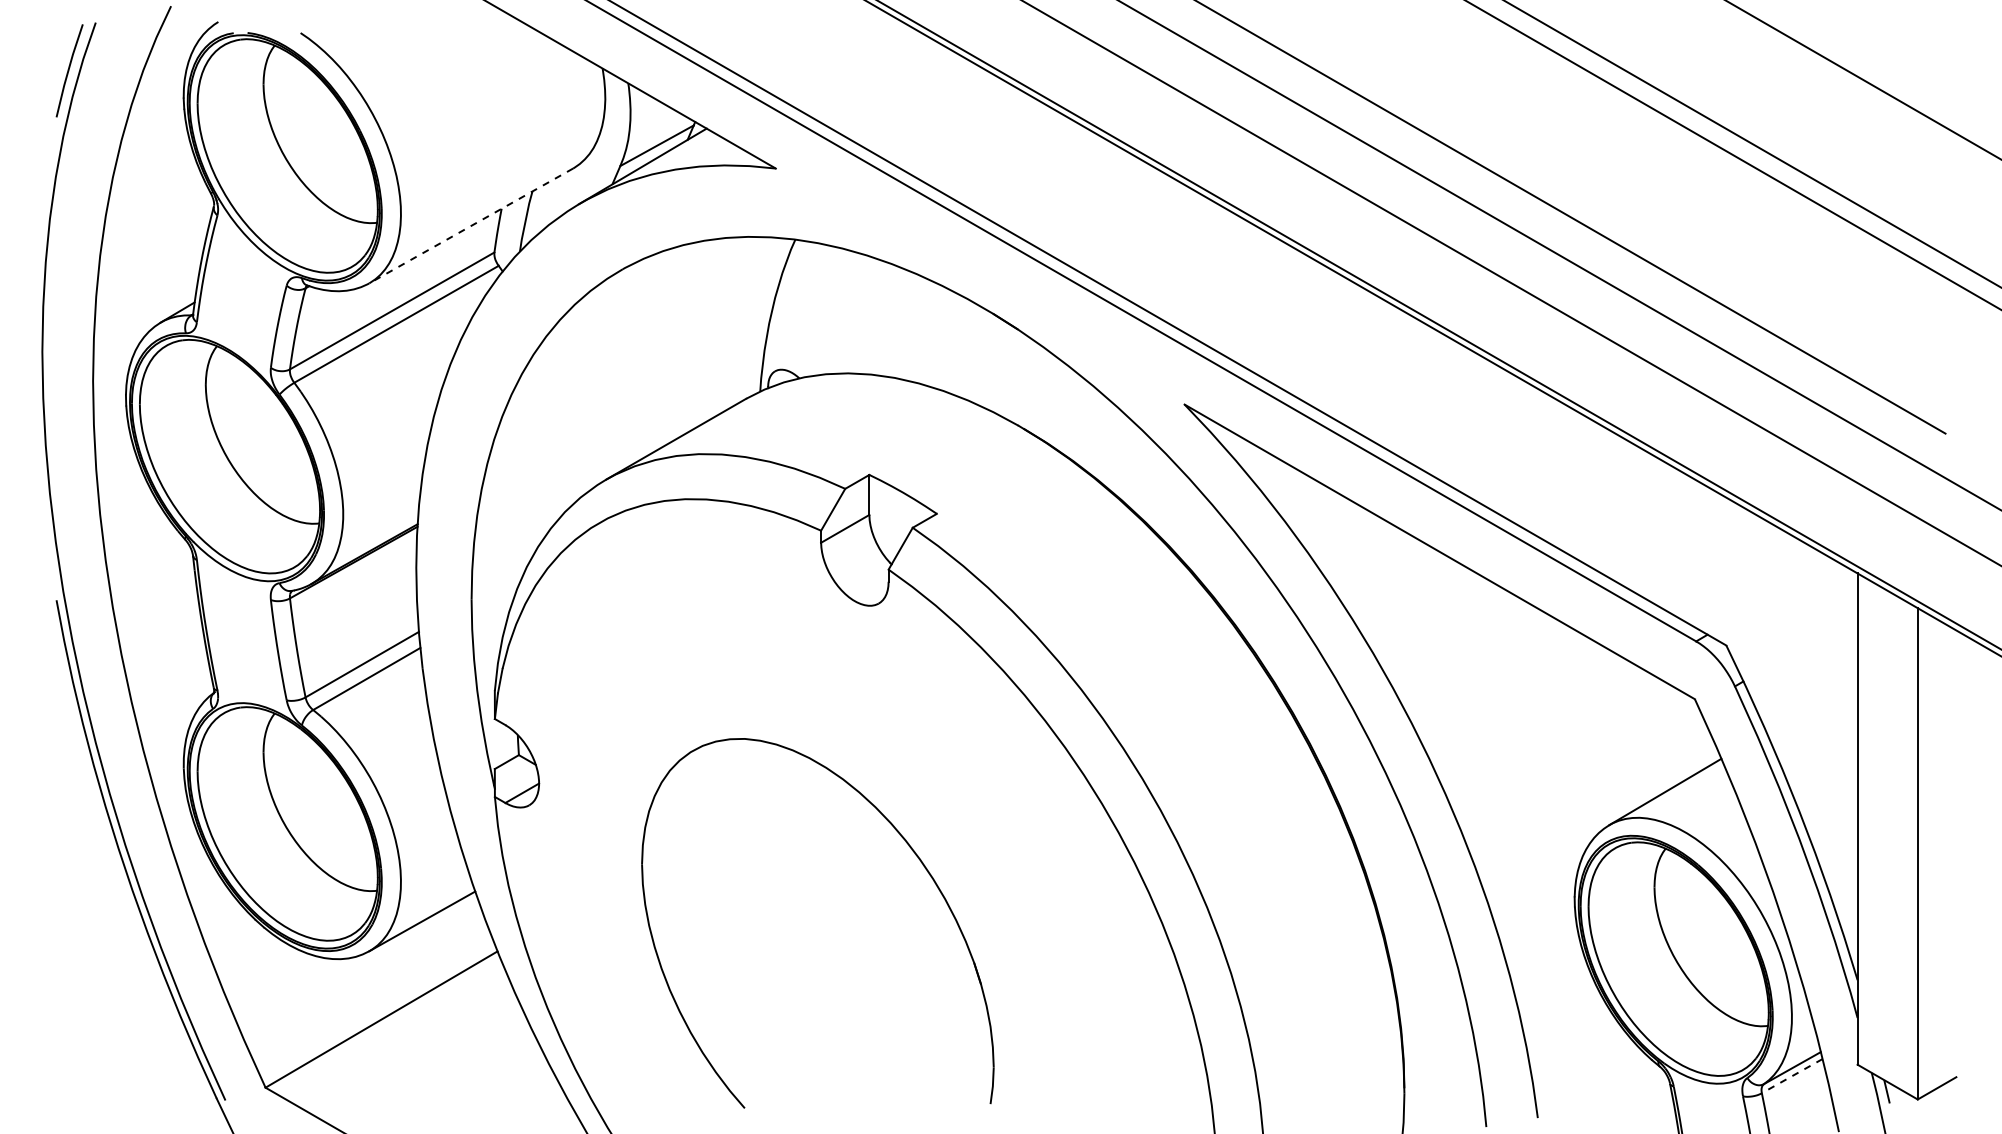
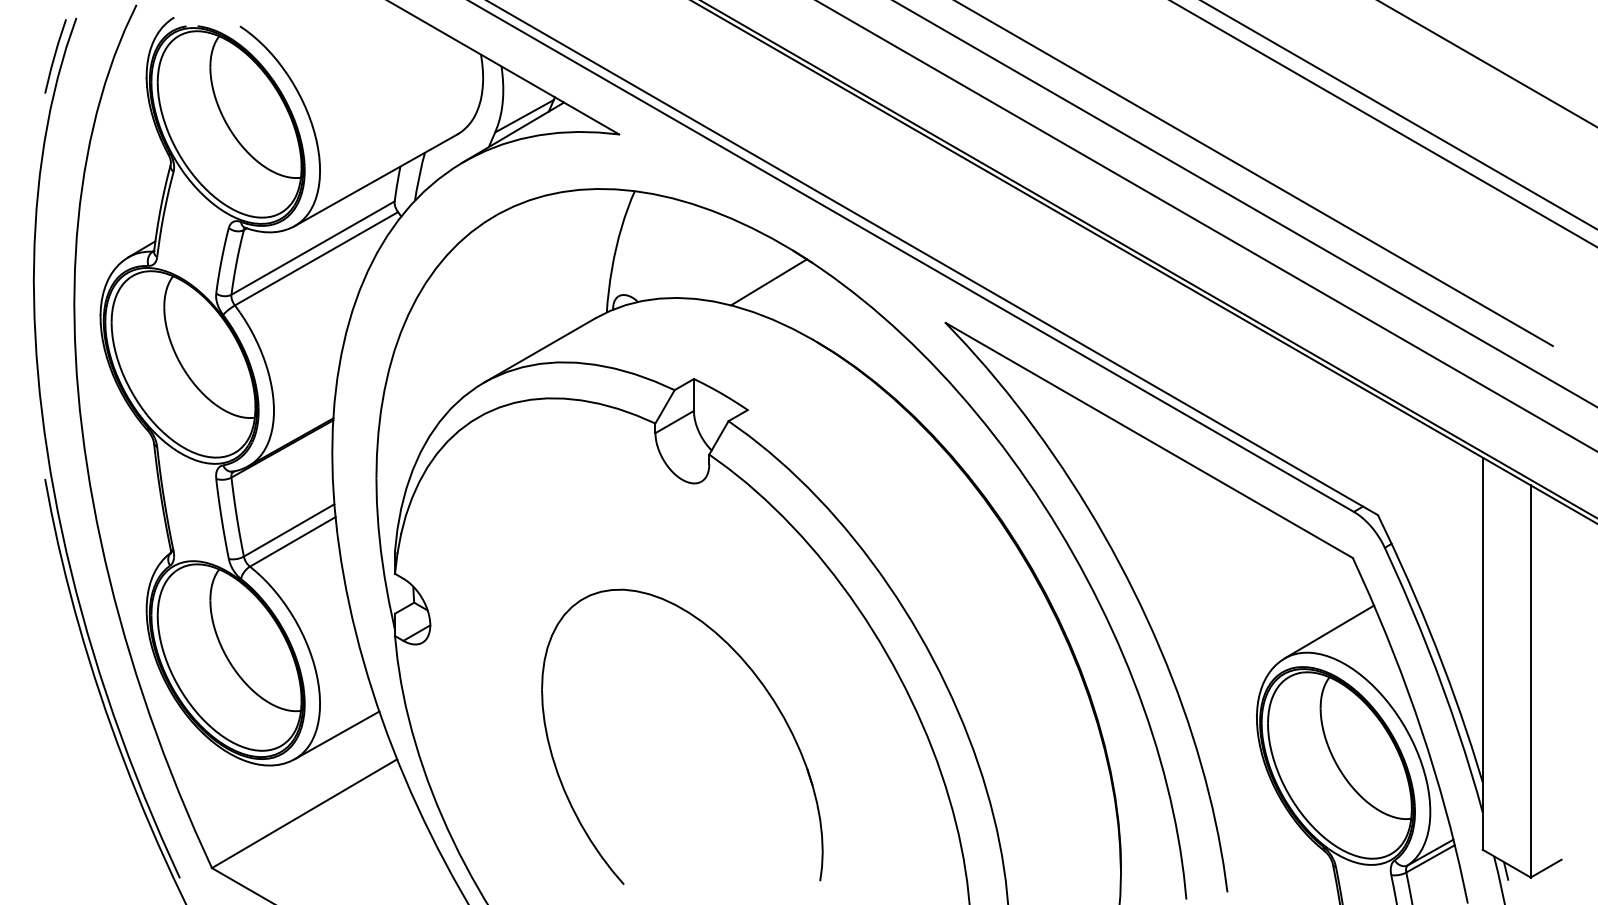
line: (471, 225) -> (376, 179), dashed -> solid
line: (962, 353) -> (768, 282), added
part: (912, 851) -> (757, 679), moved
line: (1792, 1076) -> (1430, 859), dashed -> solid

